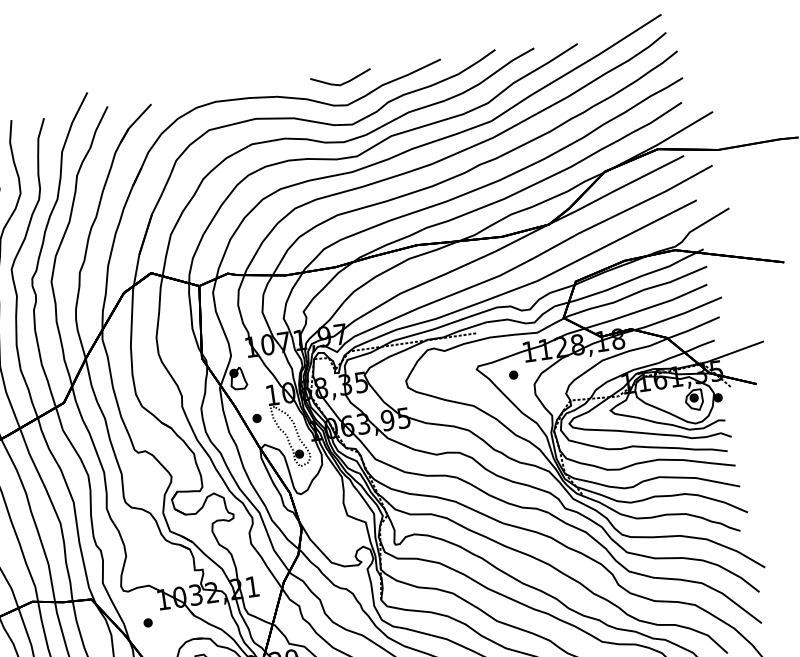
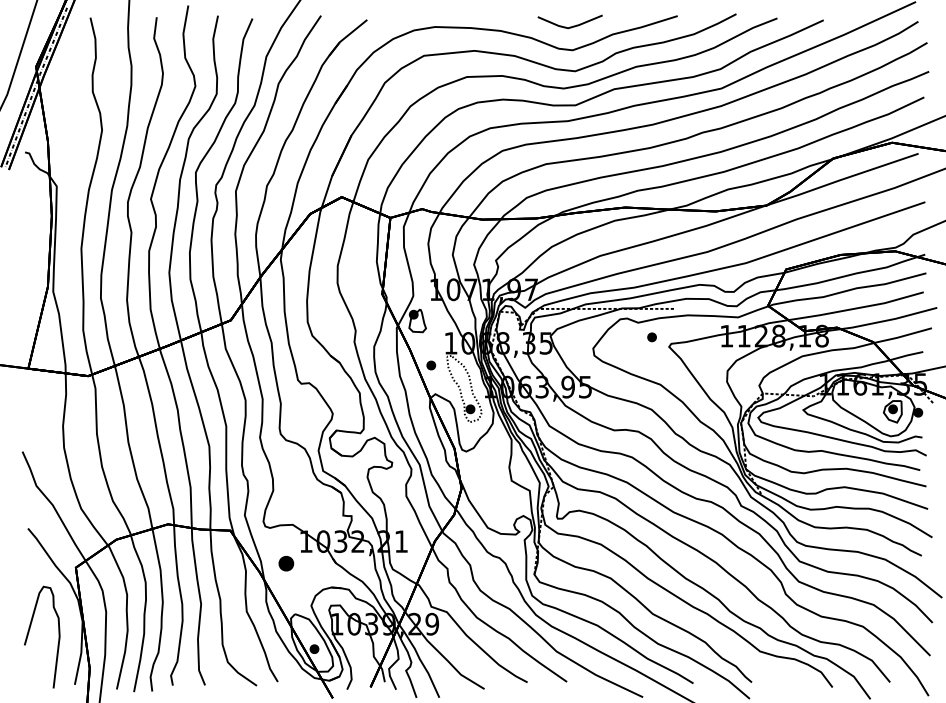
part: (513, 375) -> (651, 337), moved
part: (148, 622) -> (286, 563), size x1.6

